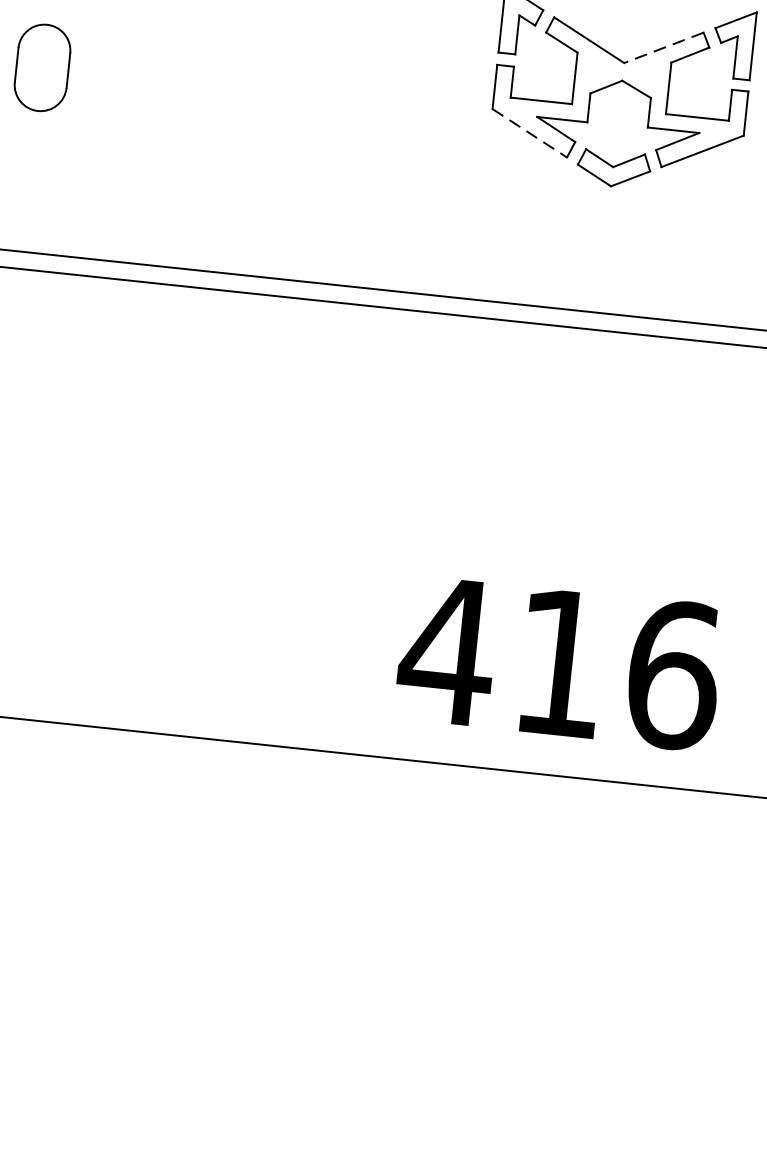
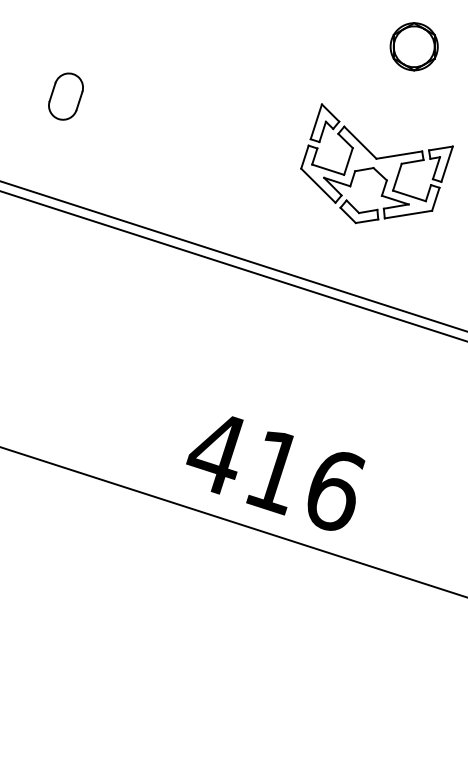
line: (662, 48) -> (398, 155), dashed -> solid
line: (530, 134) -> (318, 186), dashed -> solid

